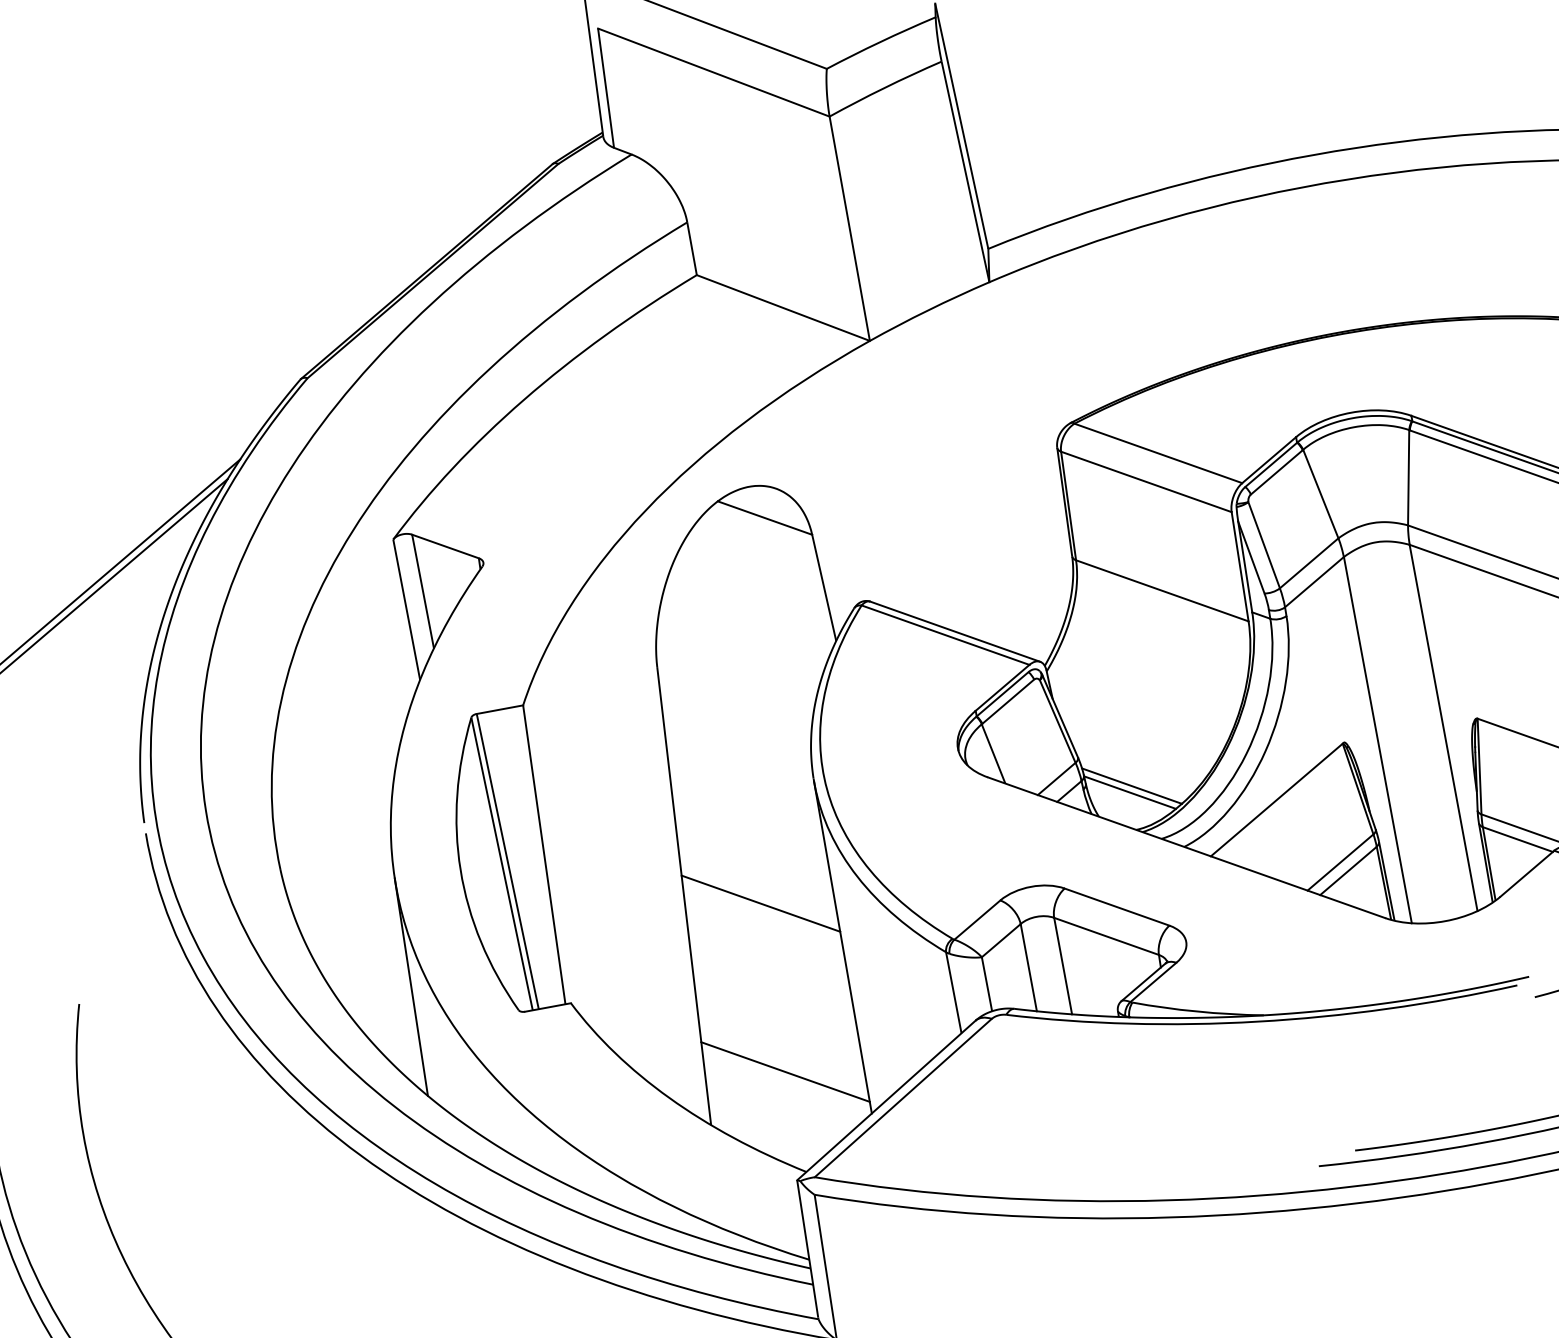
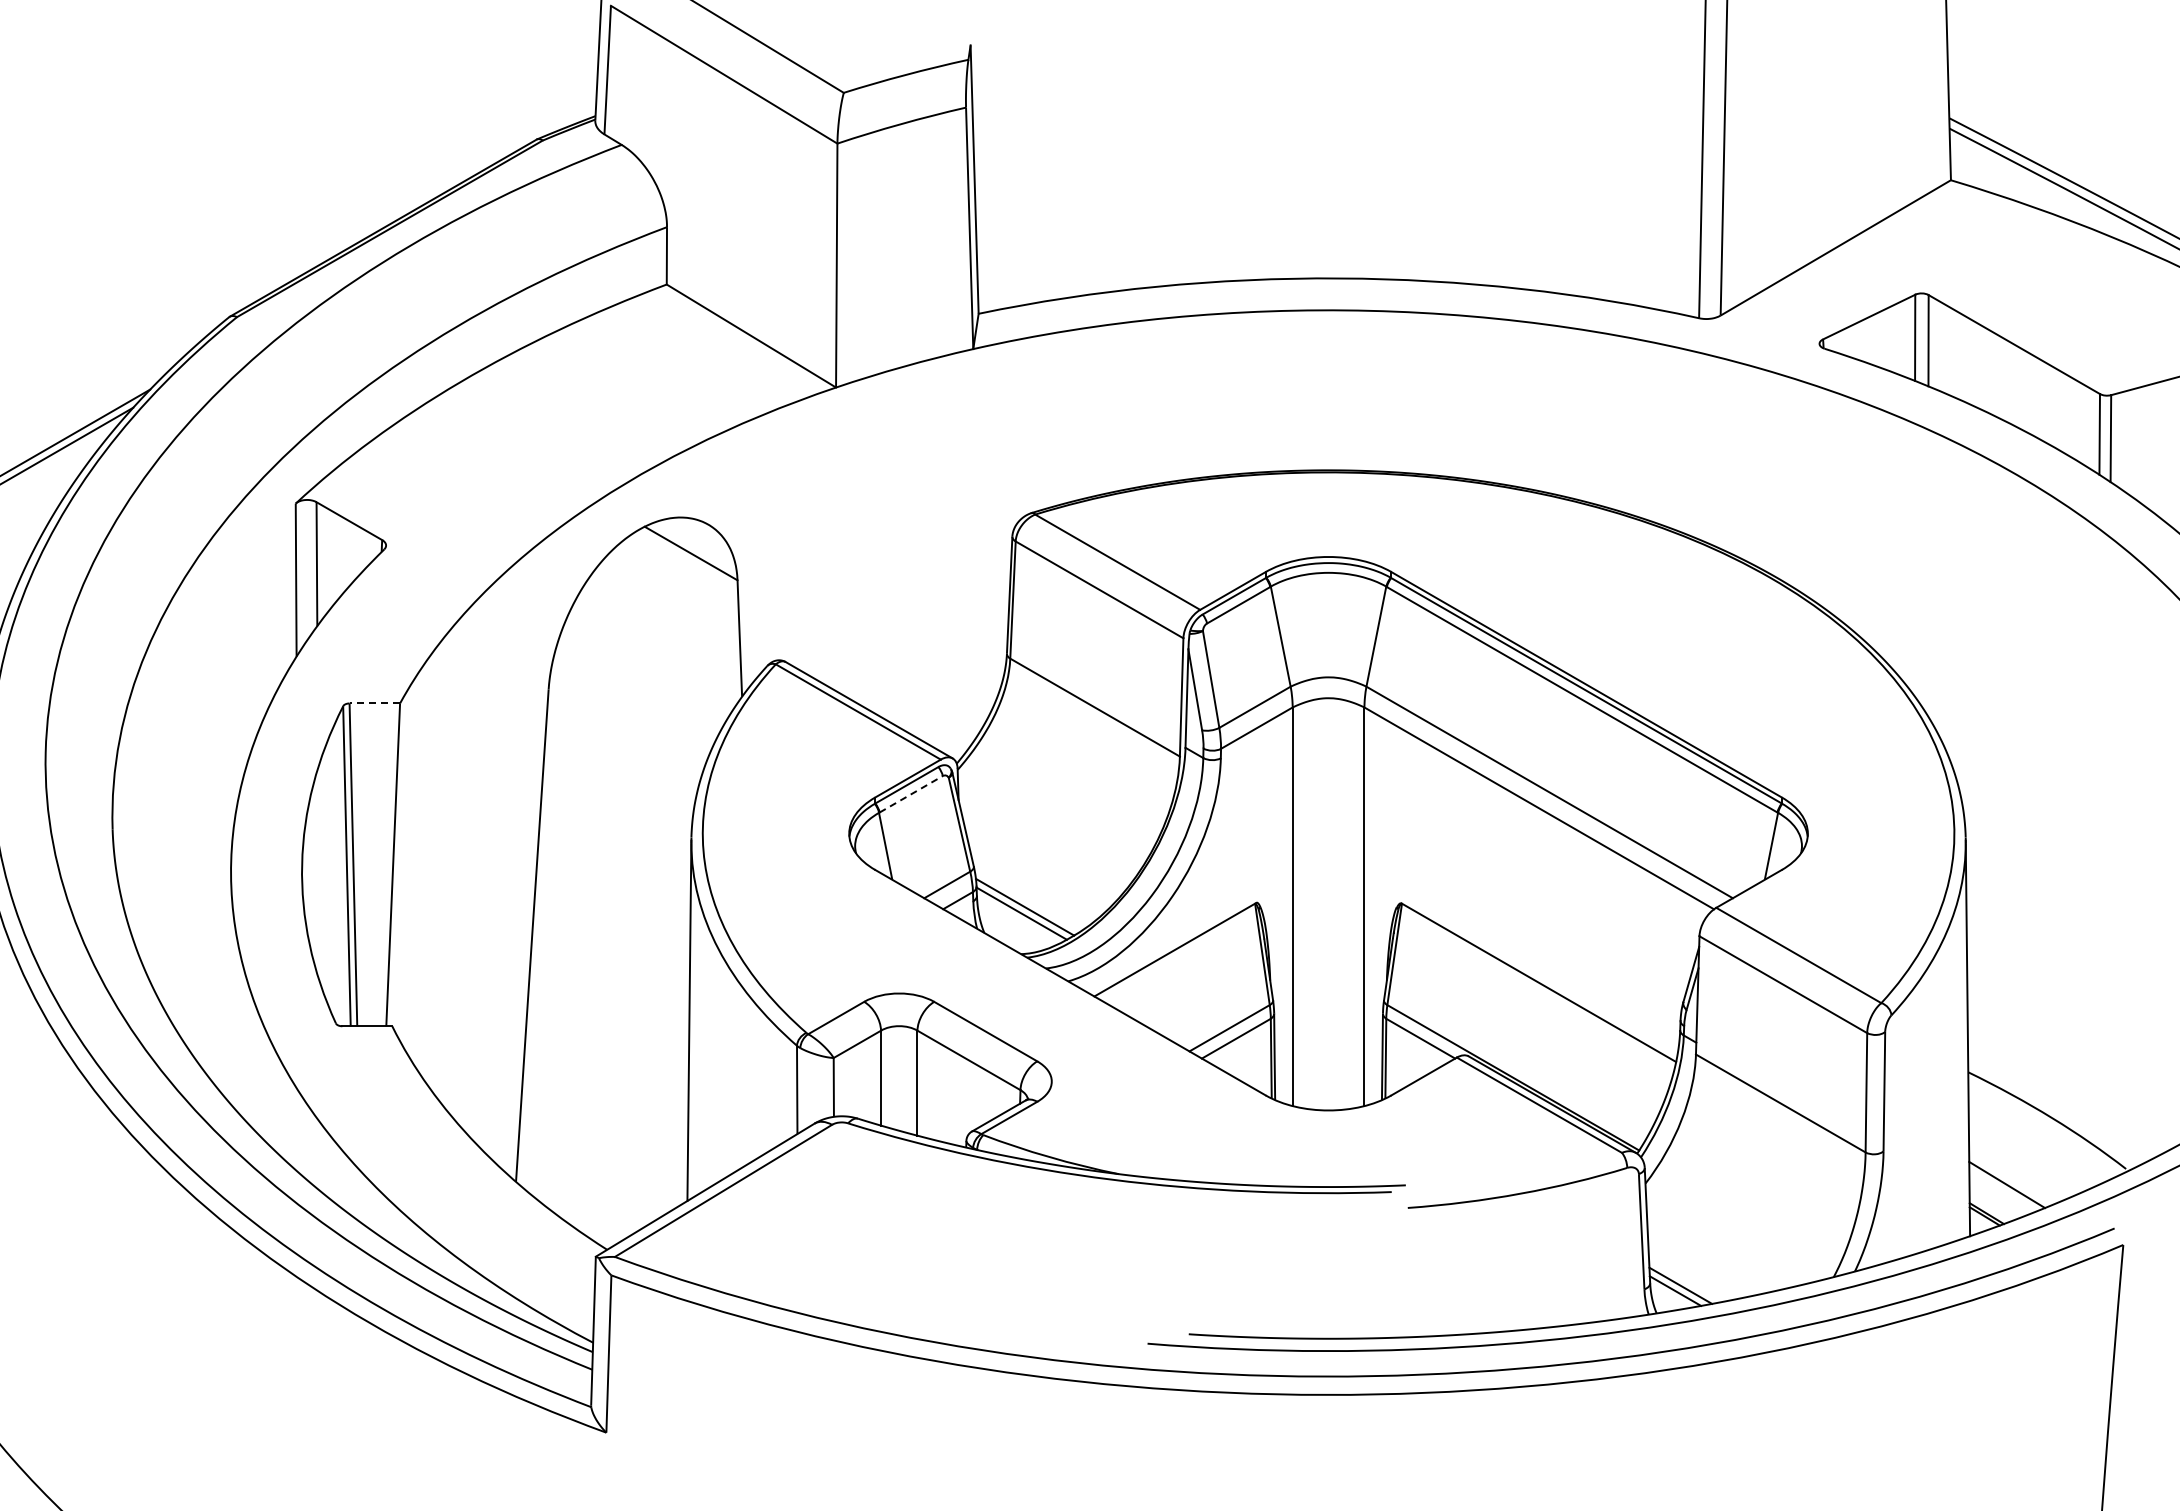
line: (1008, 701) -> (911, 794), solid -> dashed
line: (499, 709) -> (374, 703), solid -> dashed
line: (760, 903) -> (611, 958), removed
line: (411, 986) -> (227, 977), removed
line: (785, 1072) -> (604, 1140), removed

